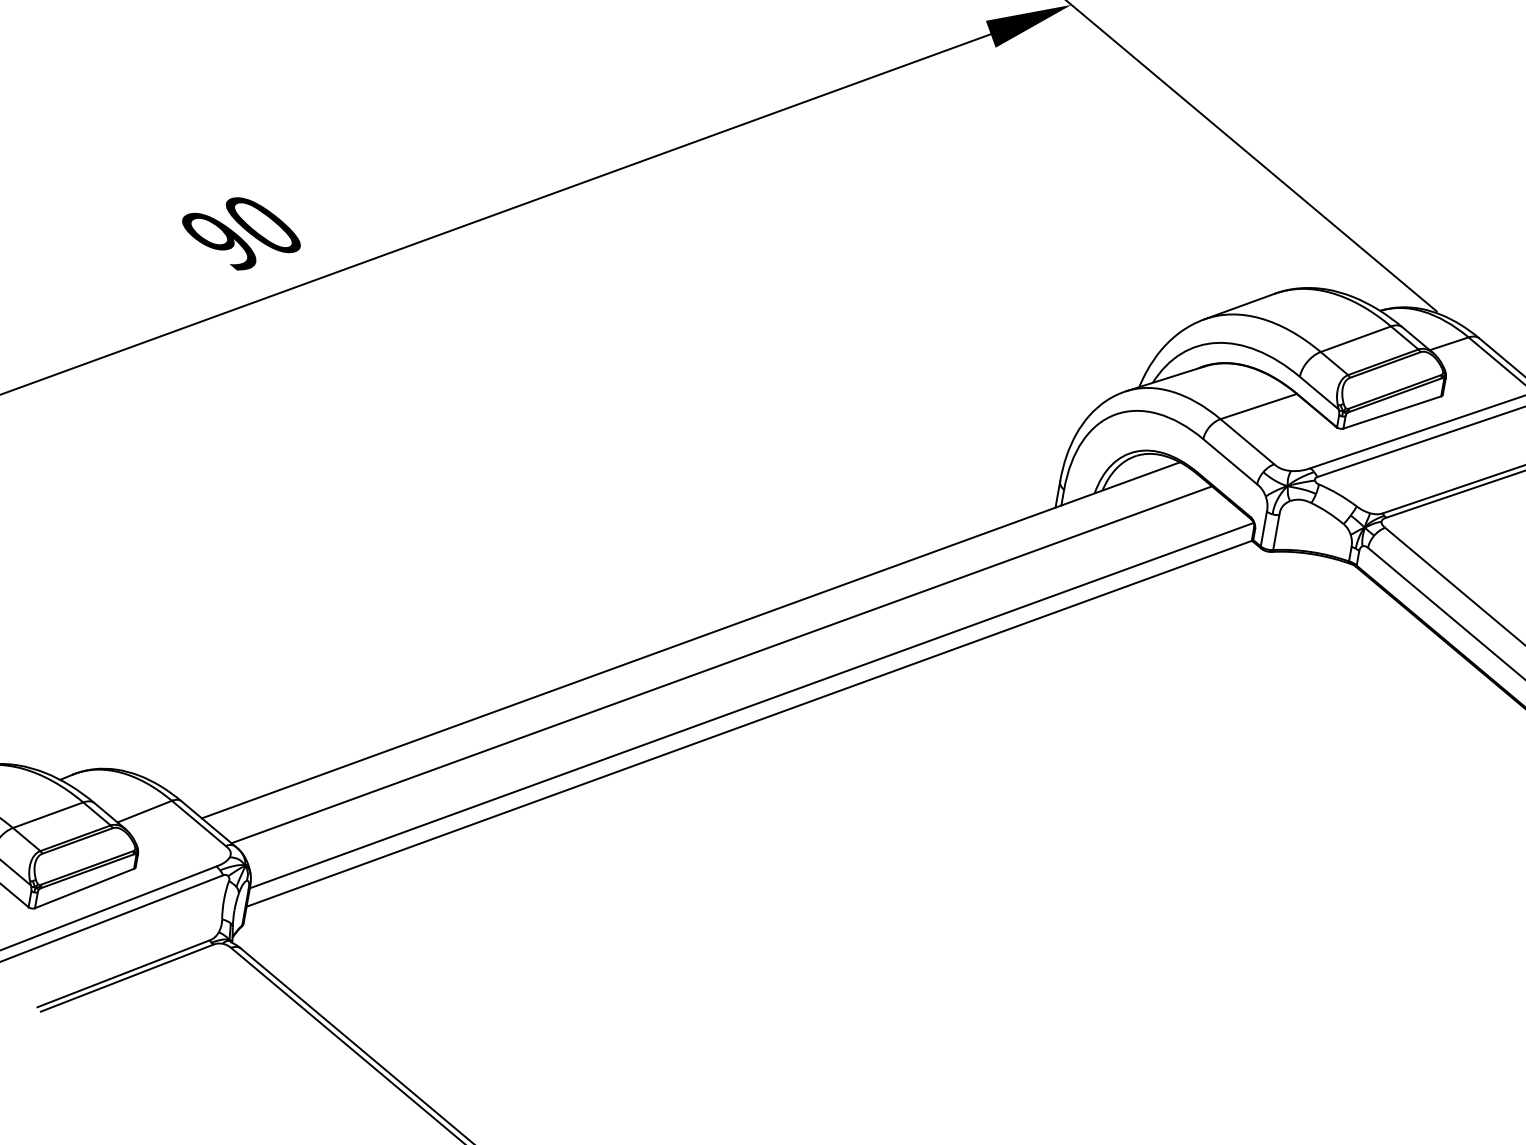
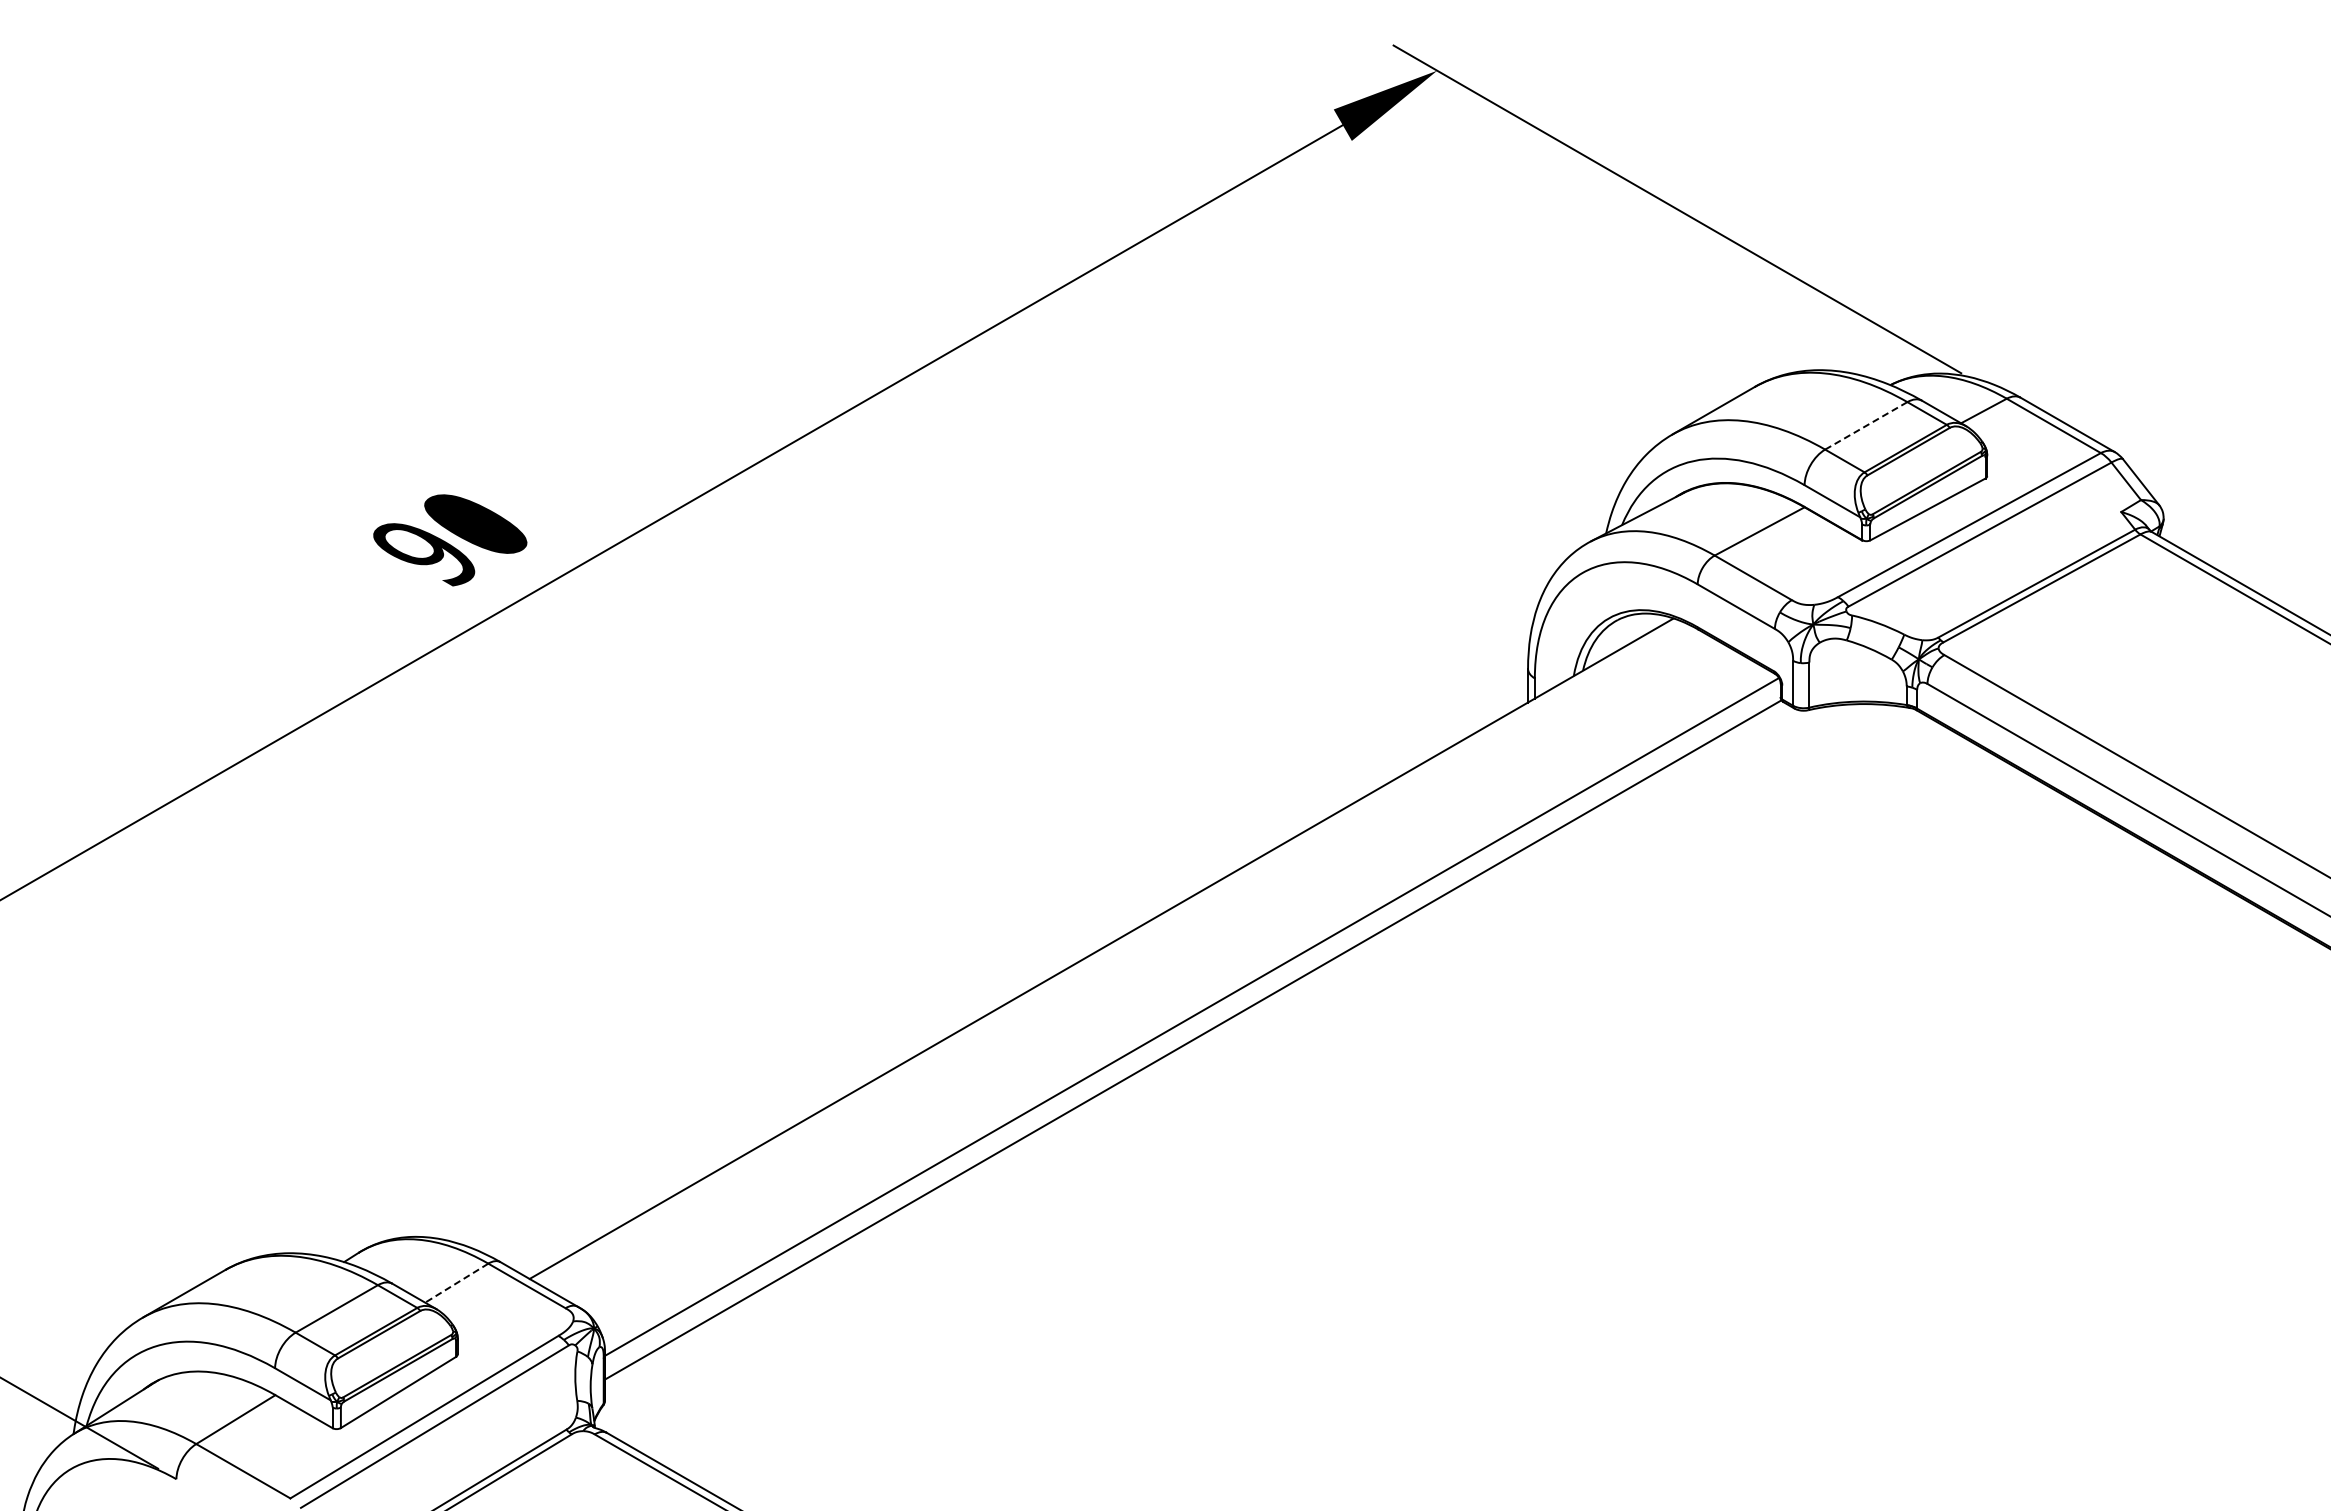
line: (1355, 339) -> (1865, 426), solid -> dashed
line: (721, 664) -> (1145, 972), removed
line: (144, 811) -> (456, 1283), solid -> dashed

